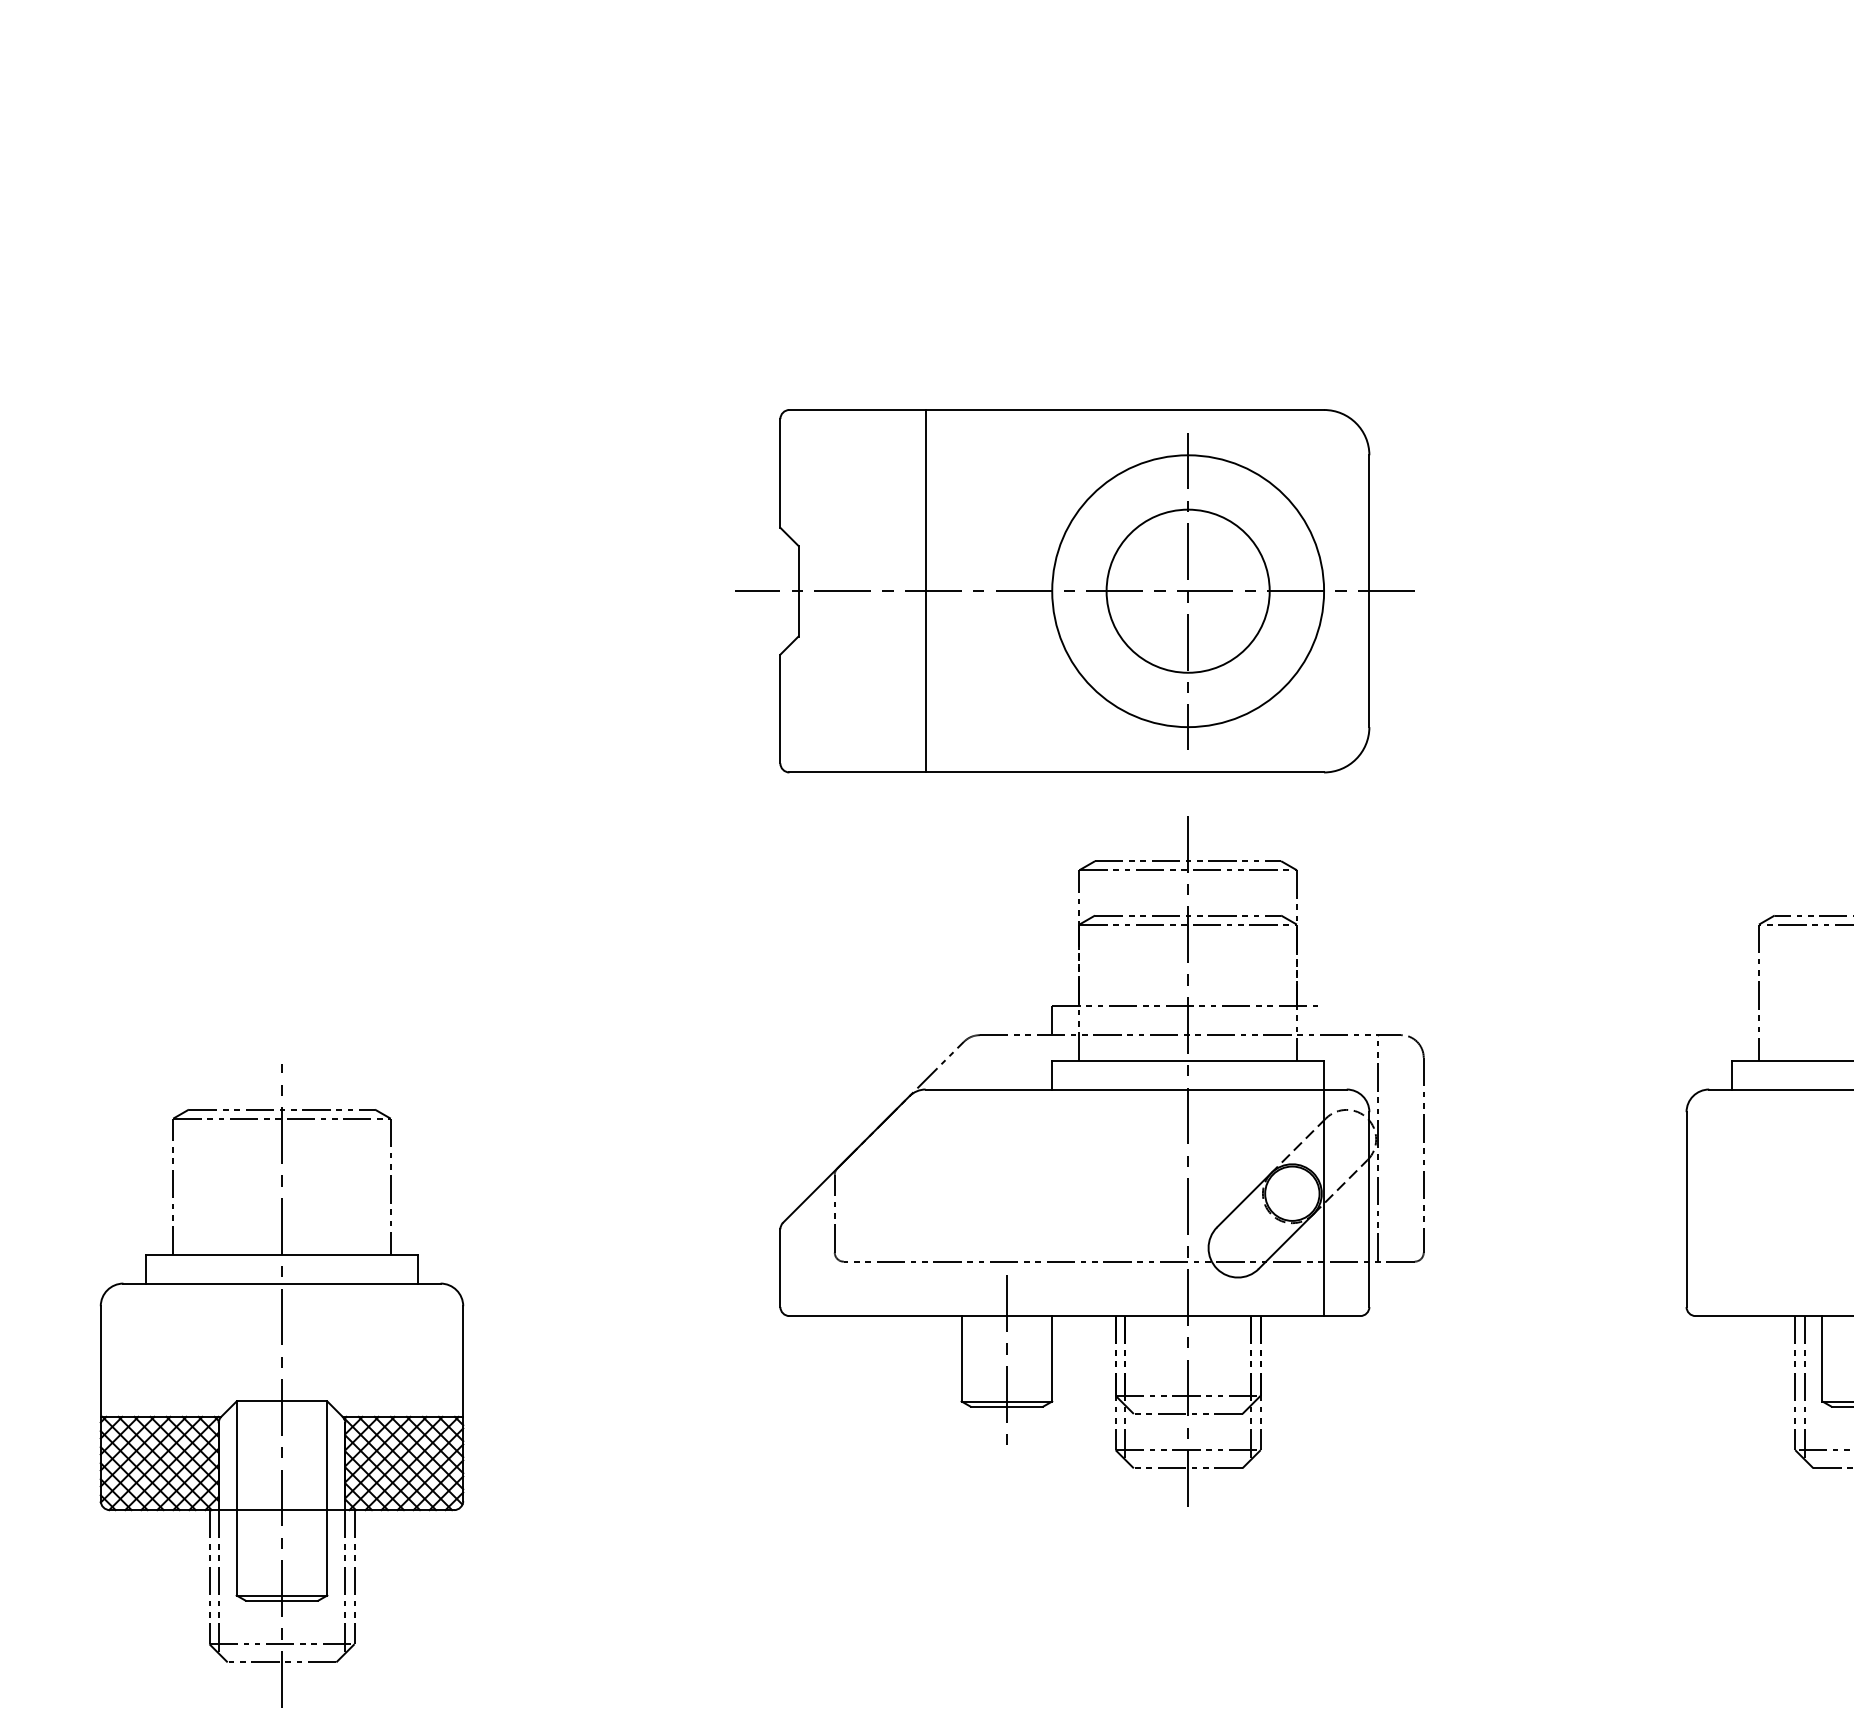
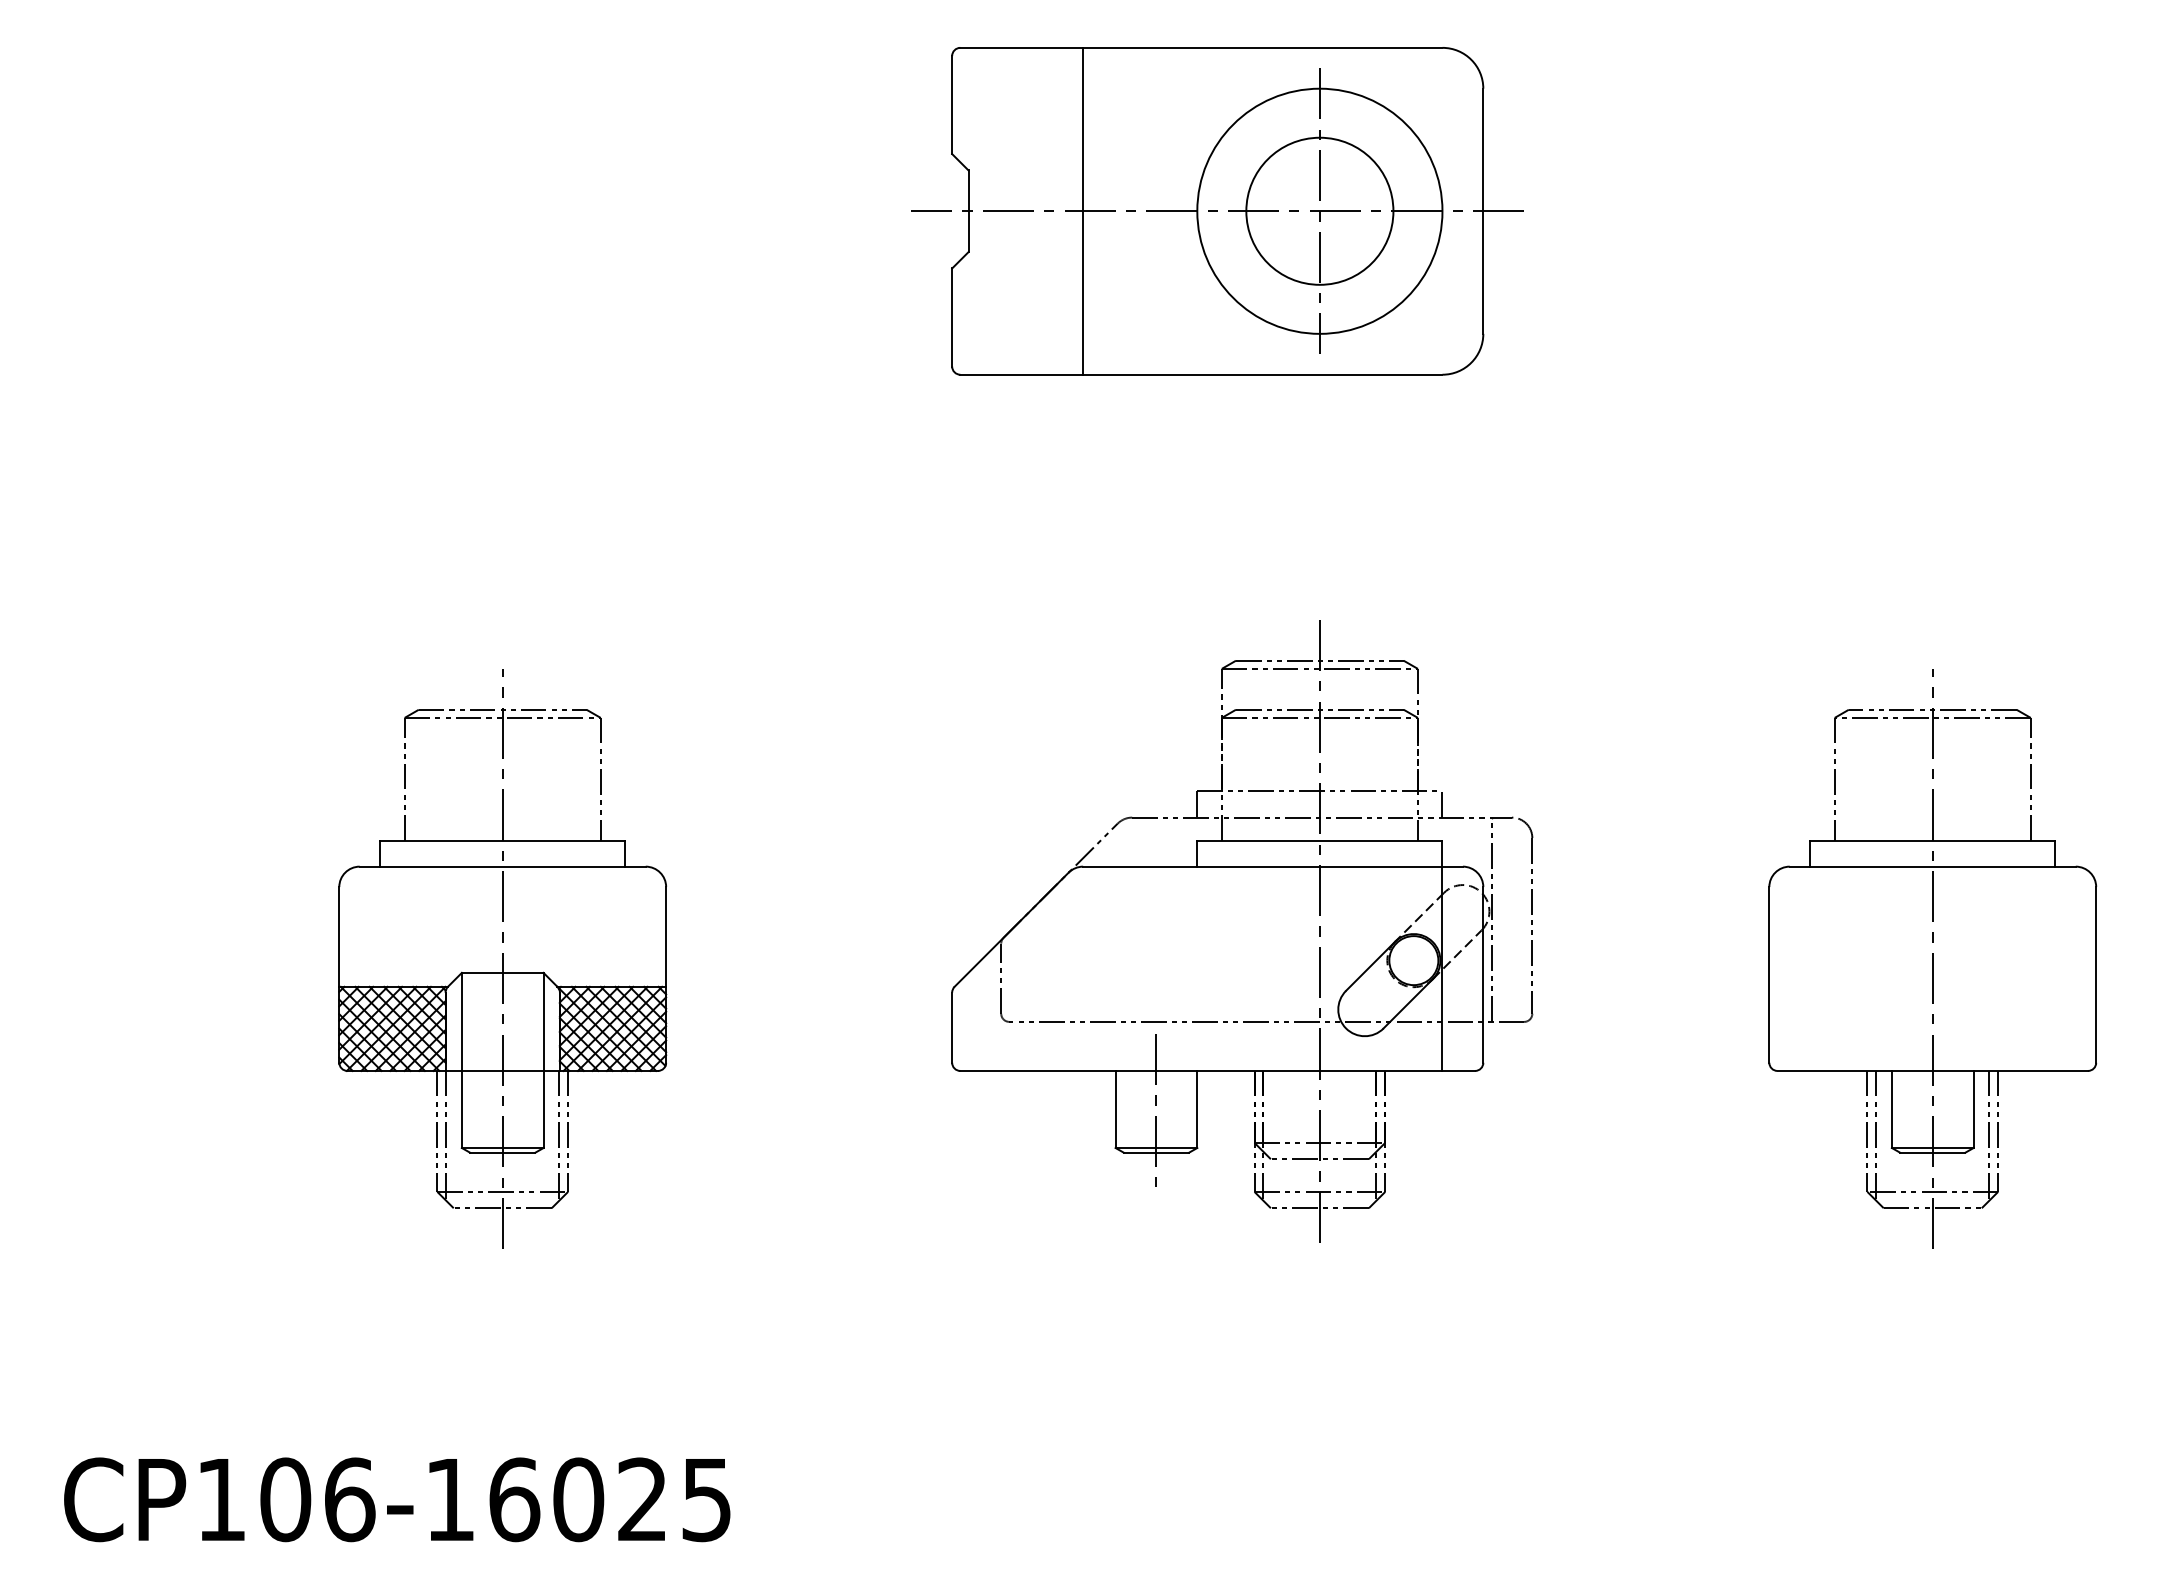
part: (1074, 591) -> (1217, 211), moved
line: (1324, 1020) -> (1442, 804), added
part: (281, 1385) -> (502, 958), moved

